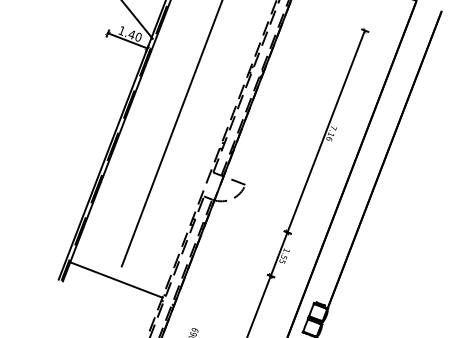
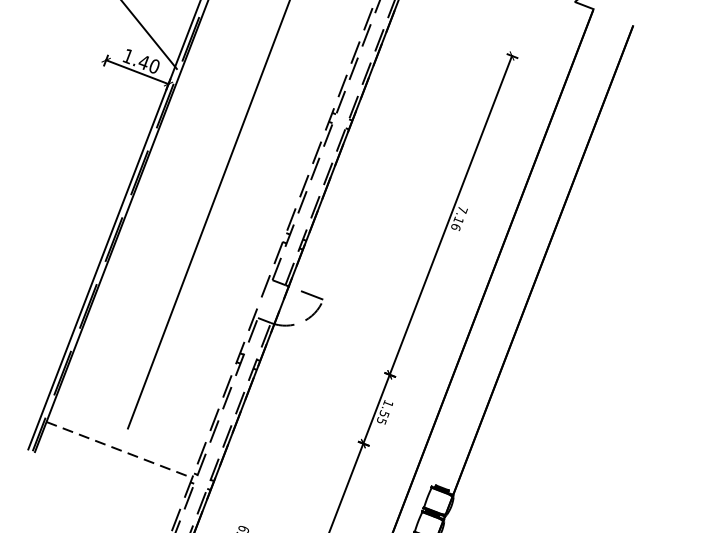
line: (116, 280) -> (119, 450), solid -> dashed

